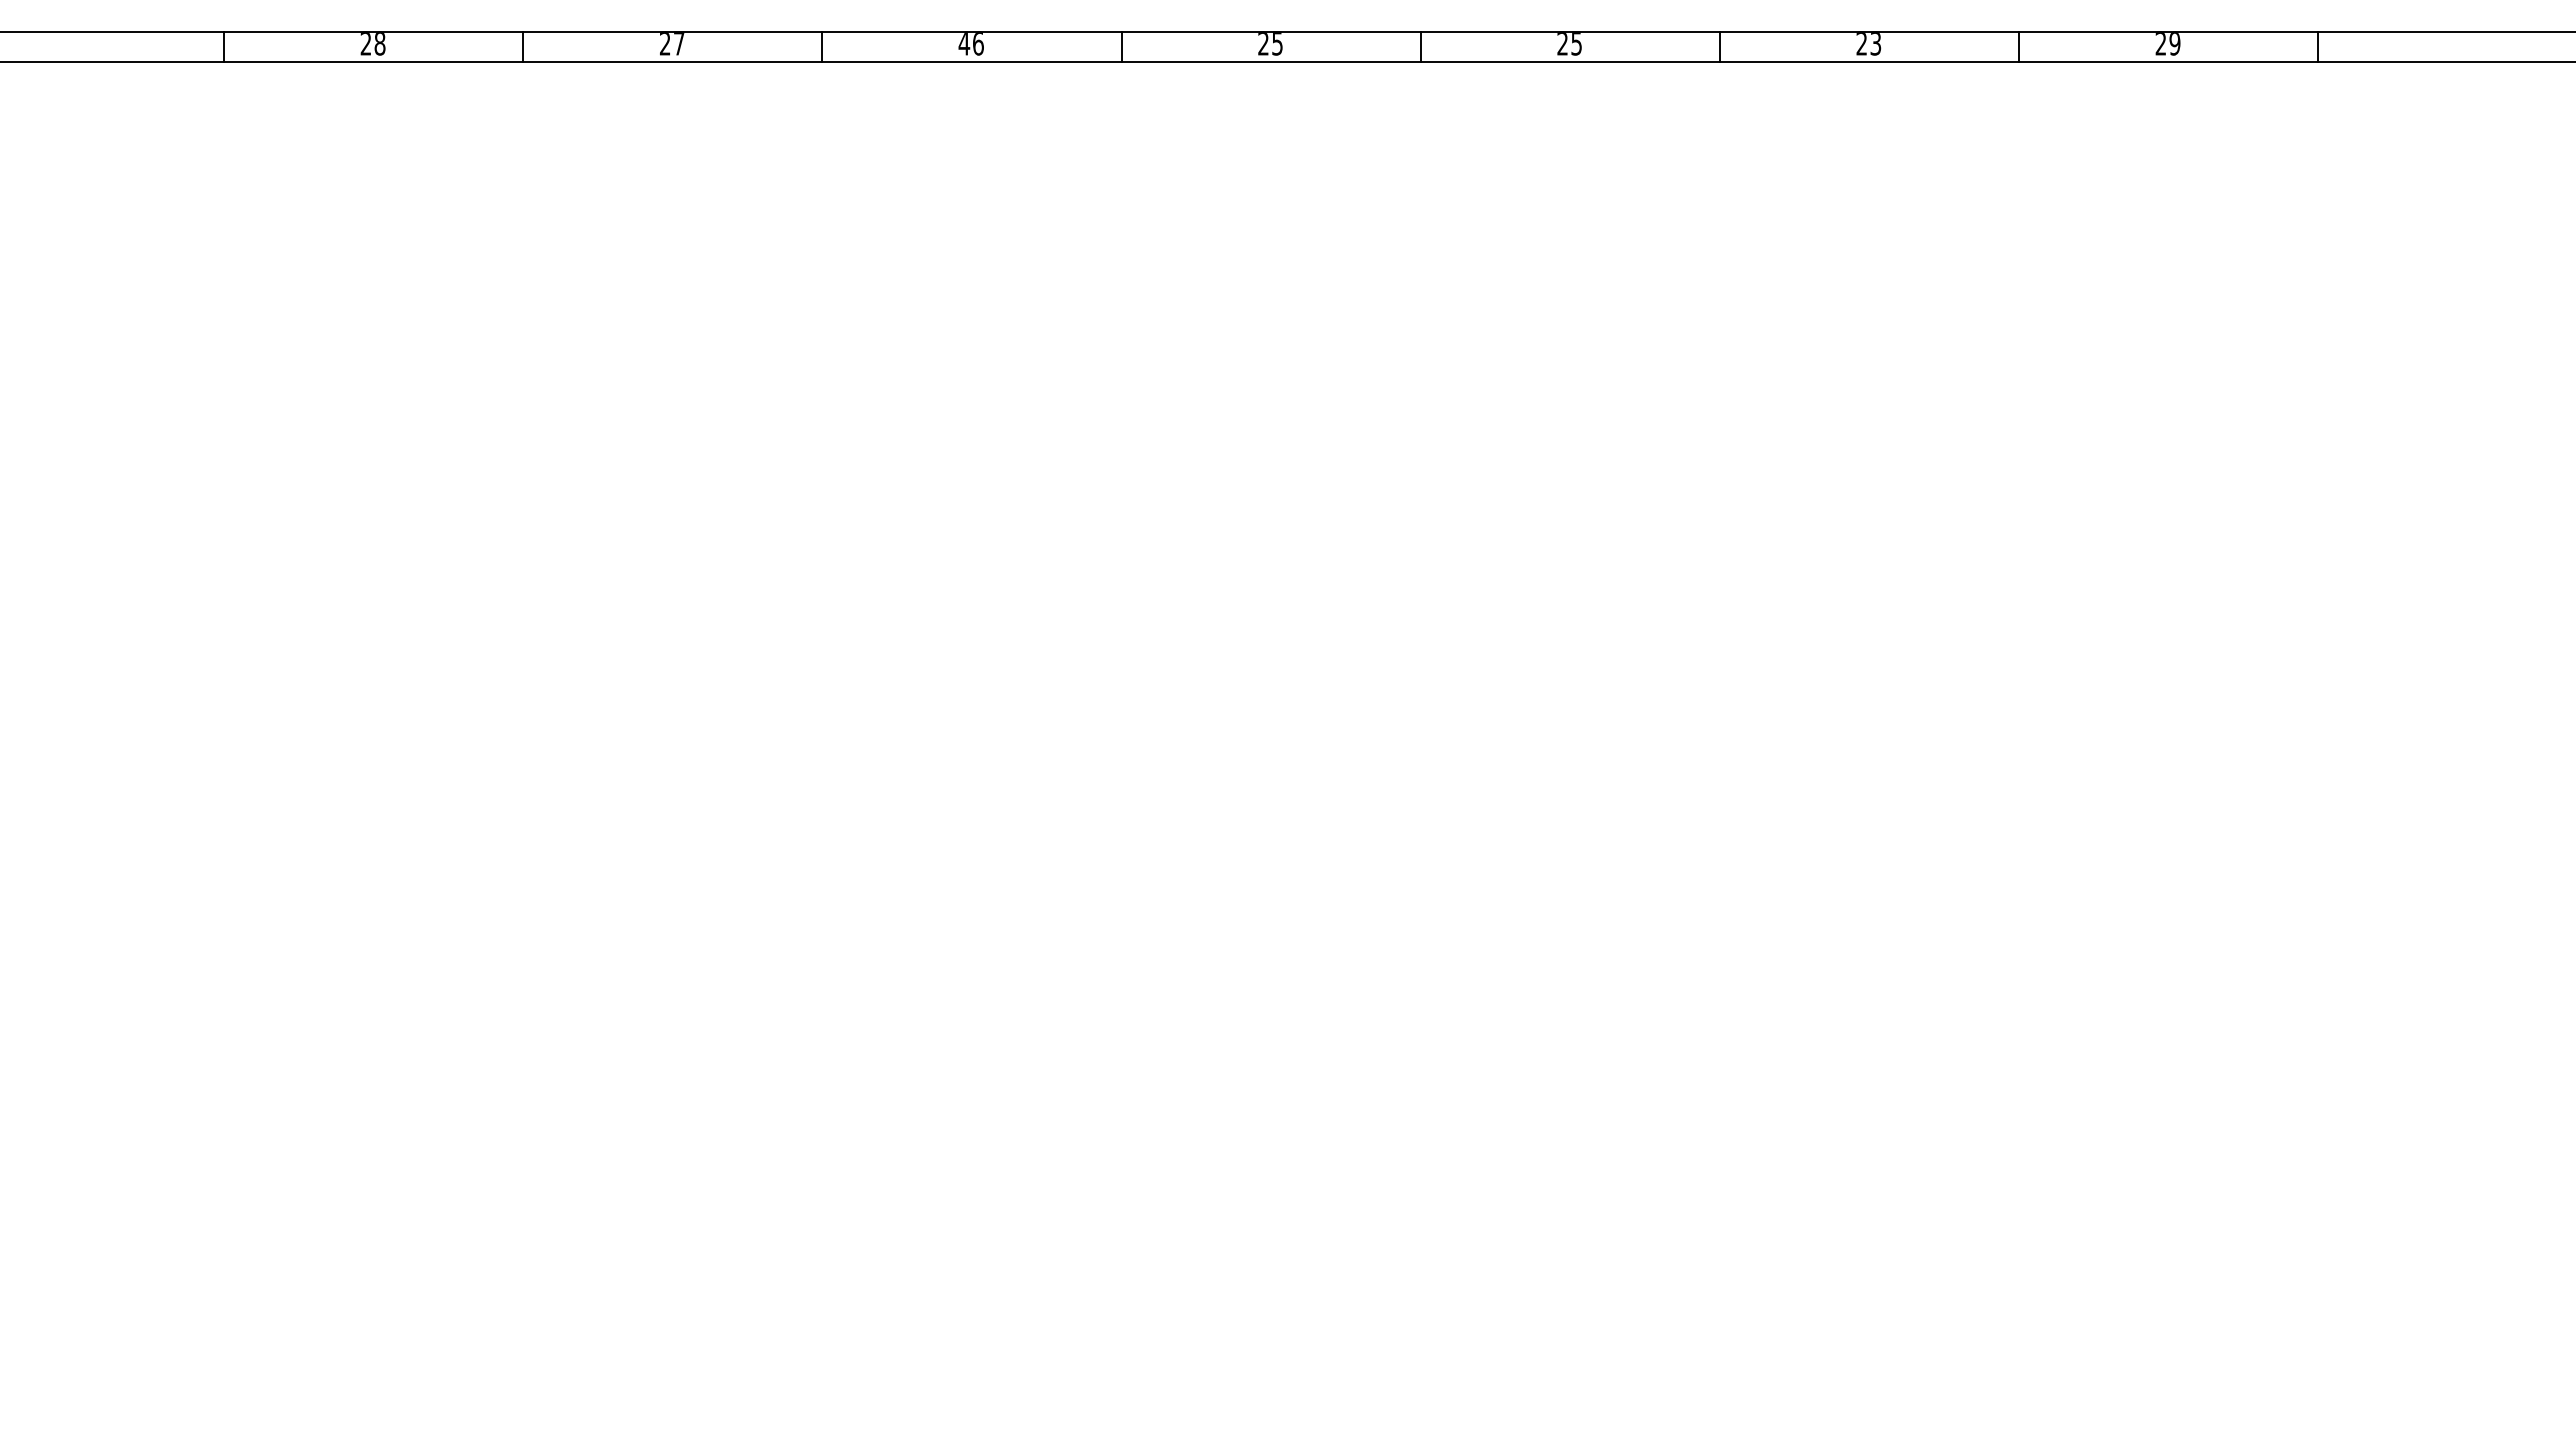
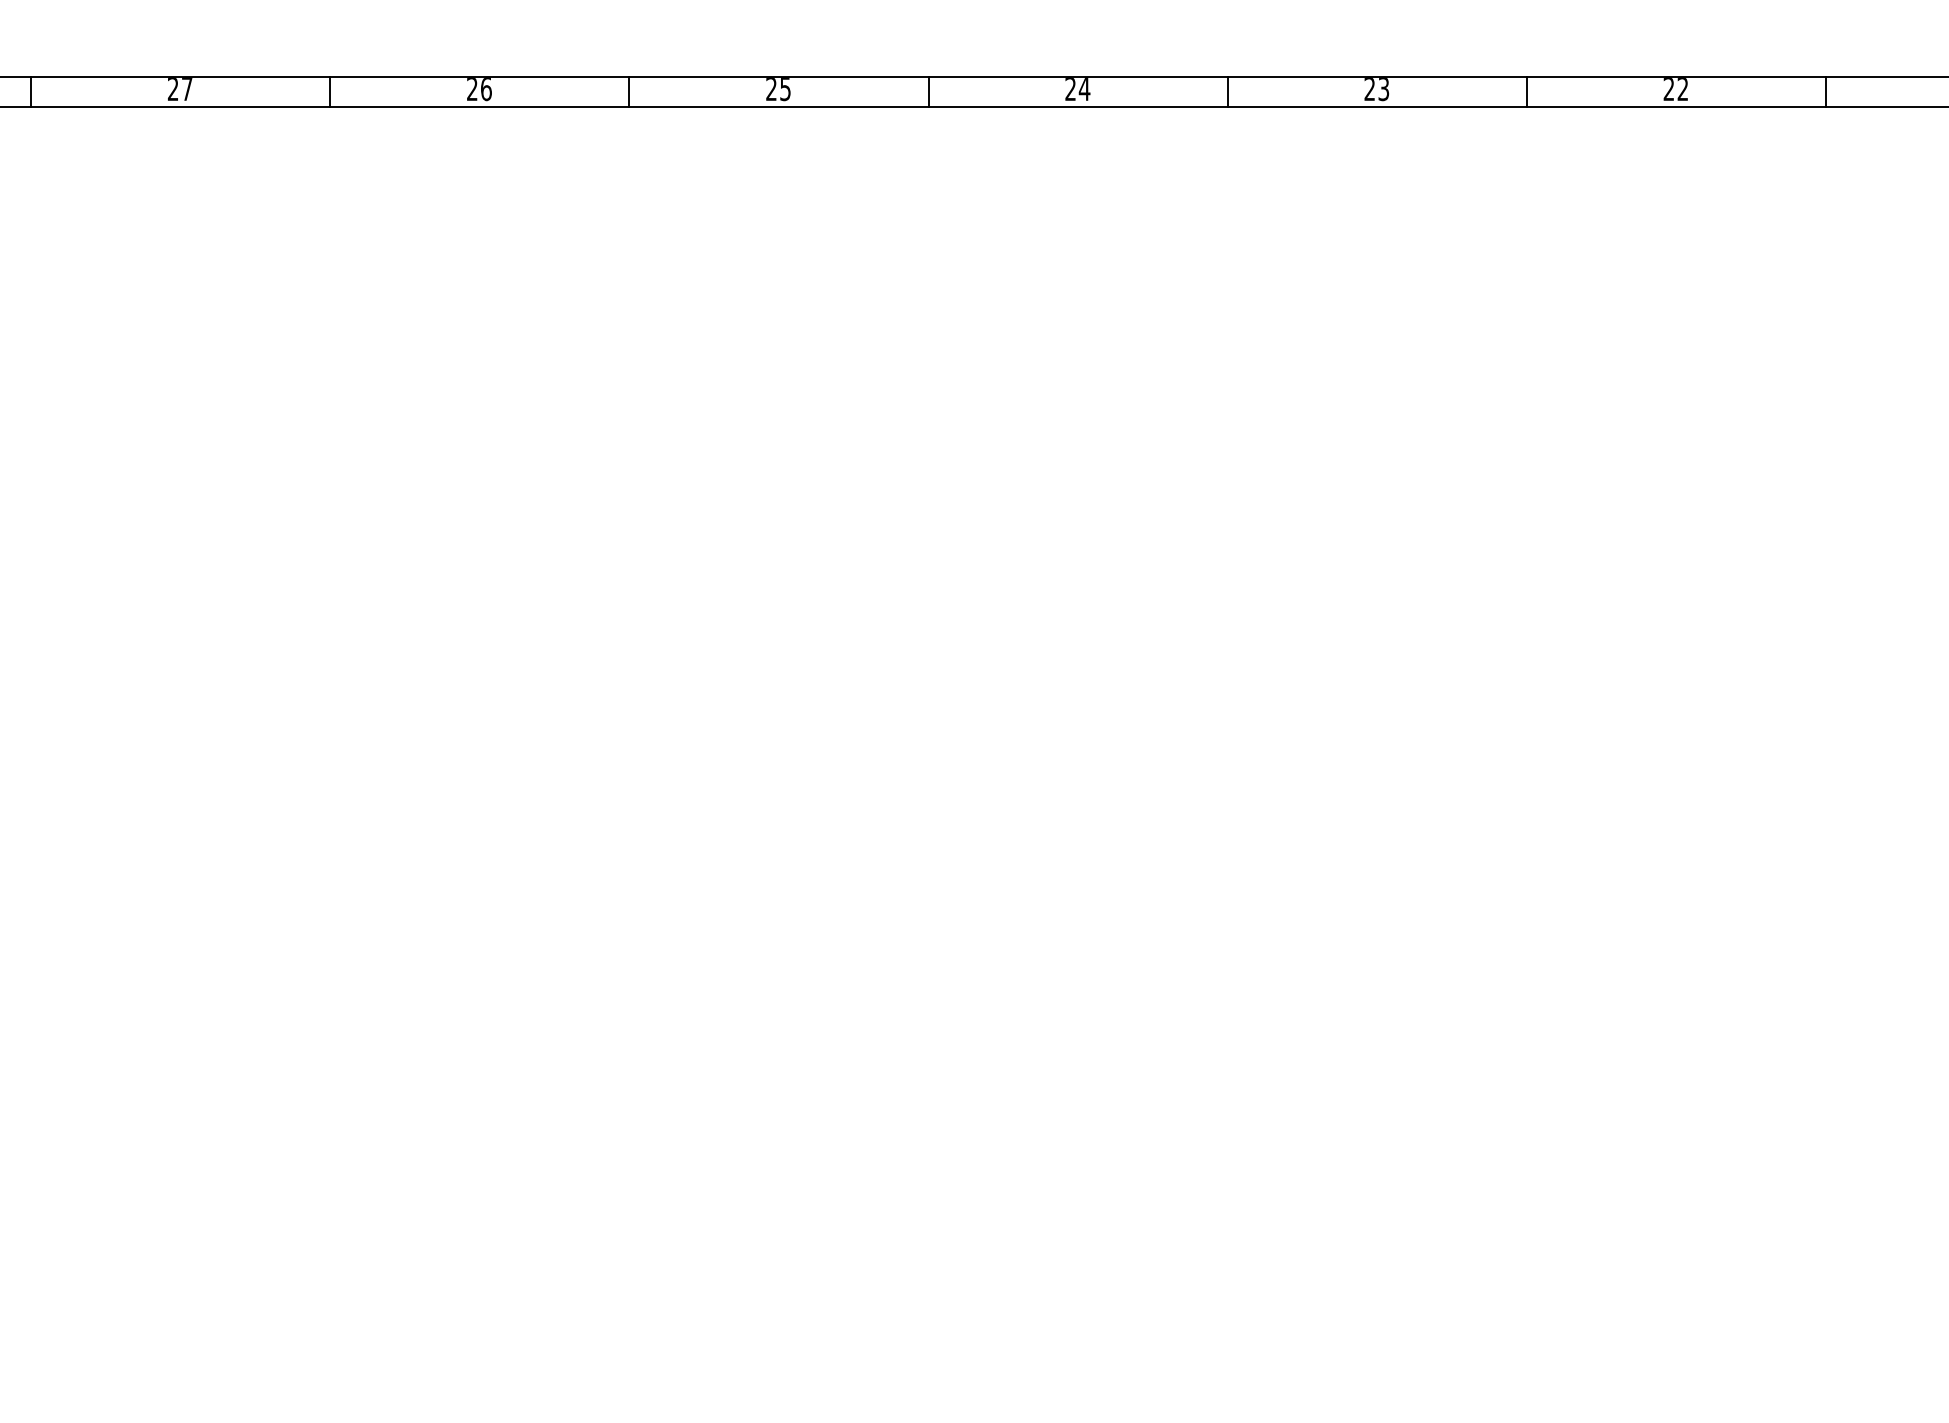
text: (964, 44) -> (472, 89), 46 -> 26
text: (1576, 44) -> (1084, 89), 25 -> 24
text: (2174, 44) -> (1682, 89), 29 -> 22

